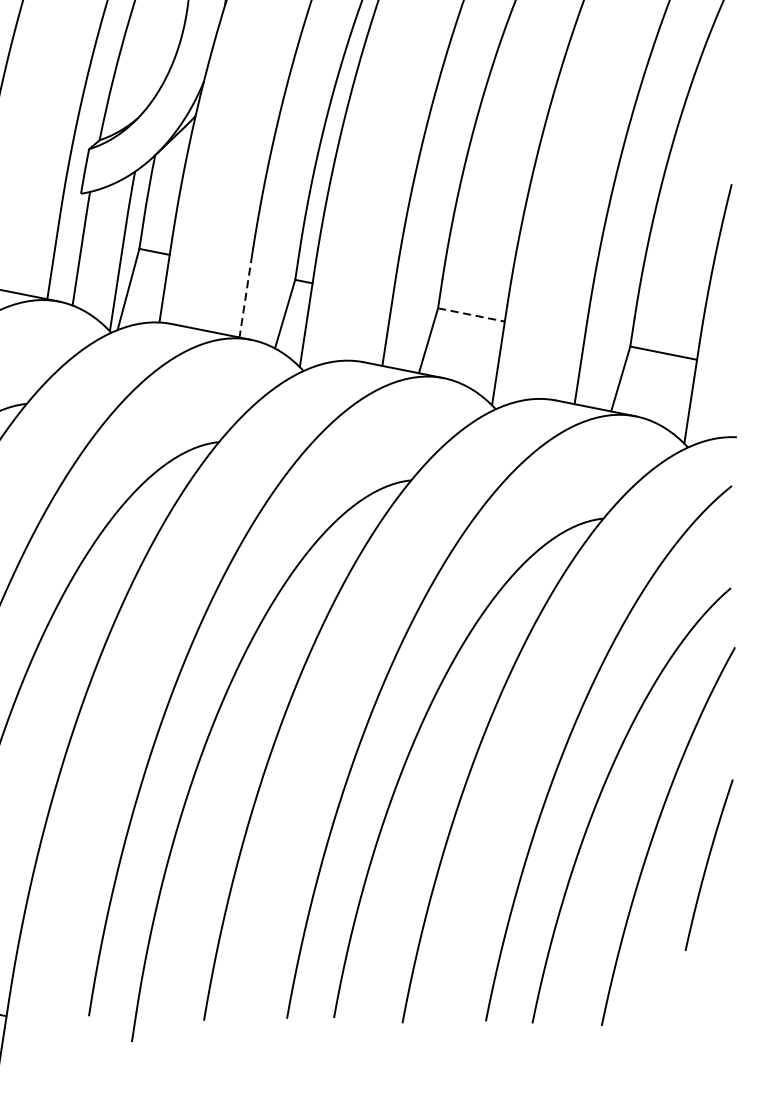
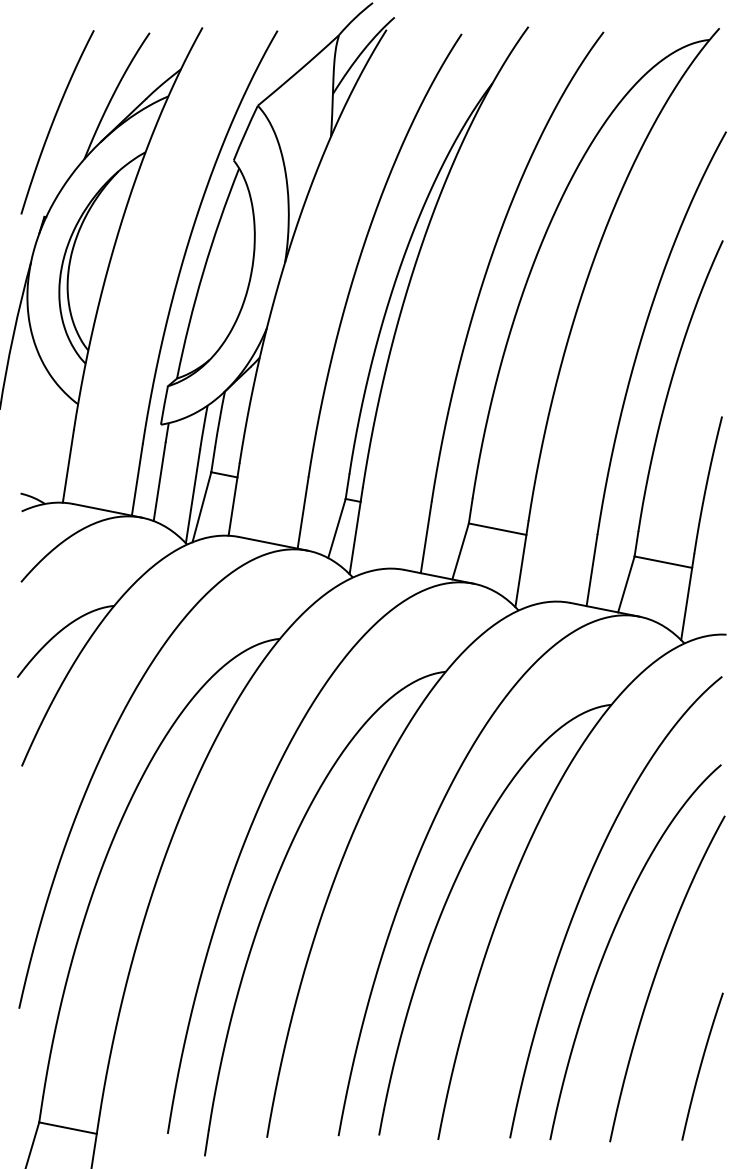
line: (246, 296) -> (303, 513), dashed -> solid
line: (472, 315) -> (498, 529), dashed -> solid
curve: (707, 864) -> (701, 1066), moved

